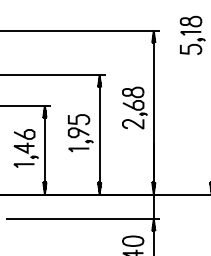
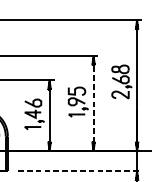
line: (99, 134) -> (93, 103), solid -> dashed
line: (83, 219) -> (80, 171), solid -> dashed

